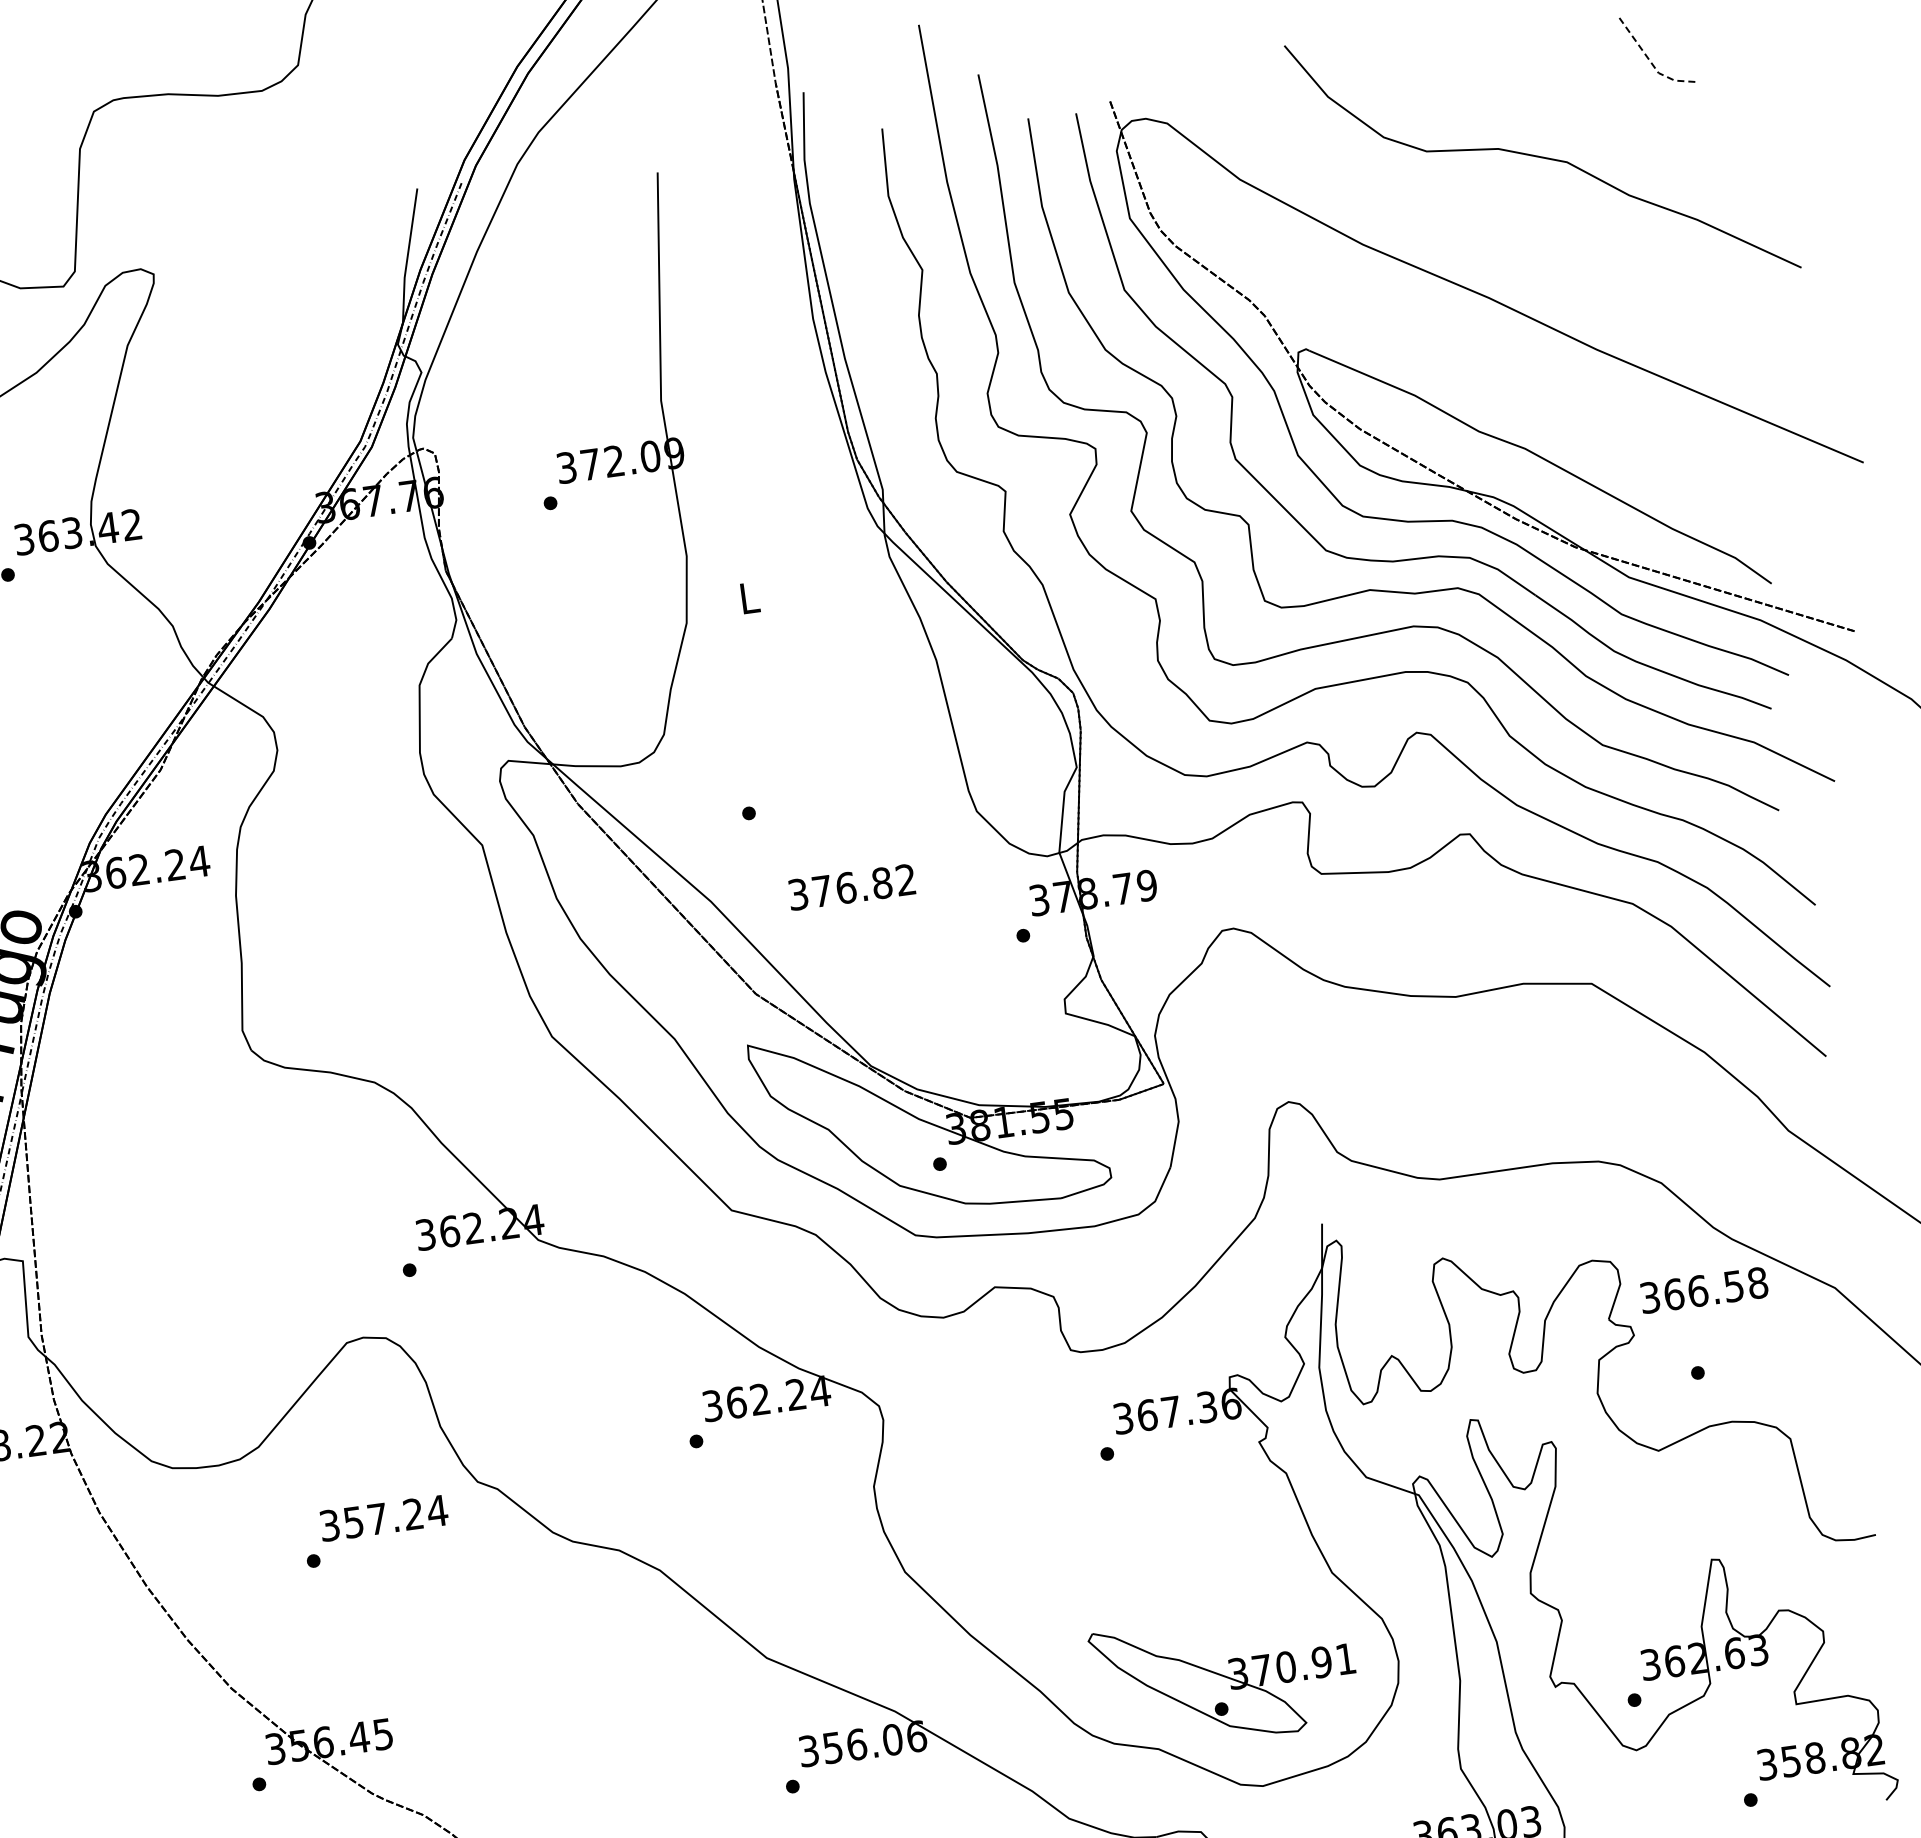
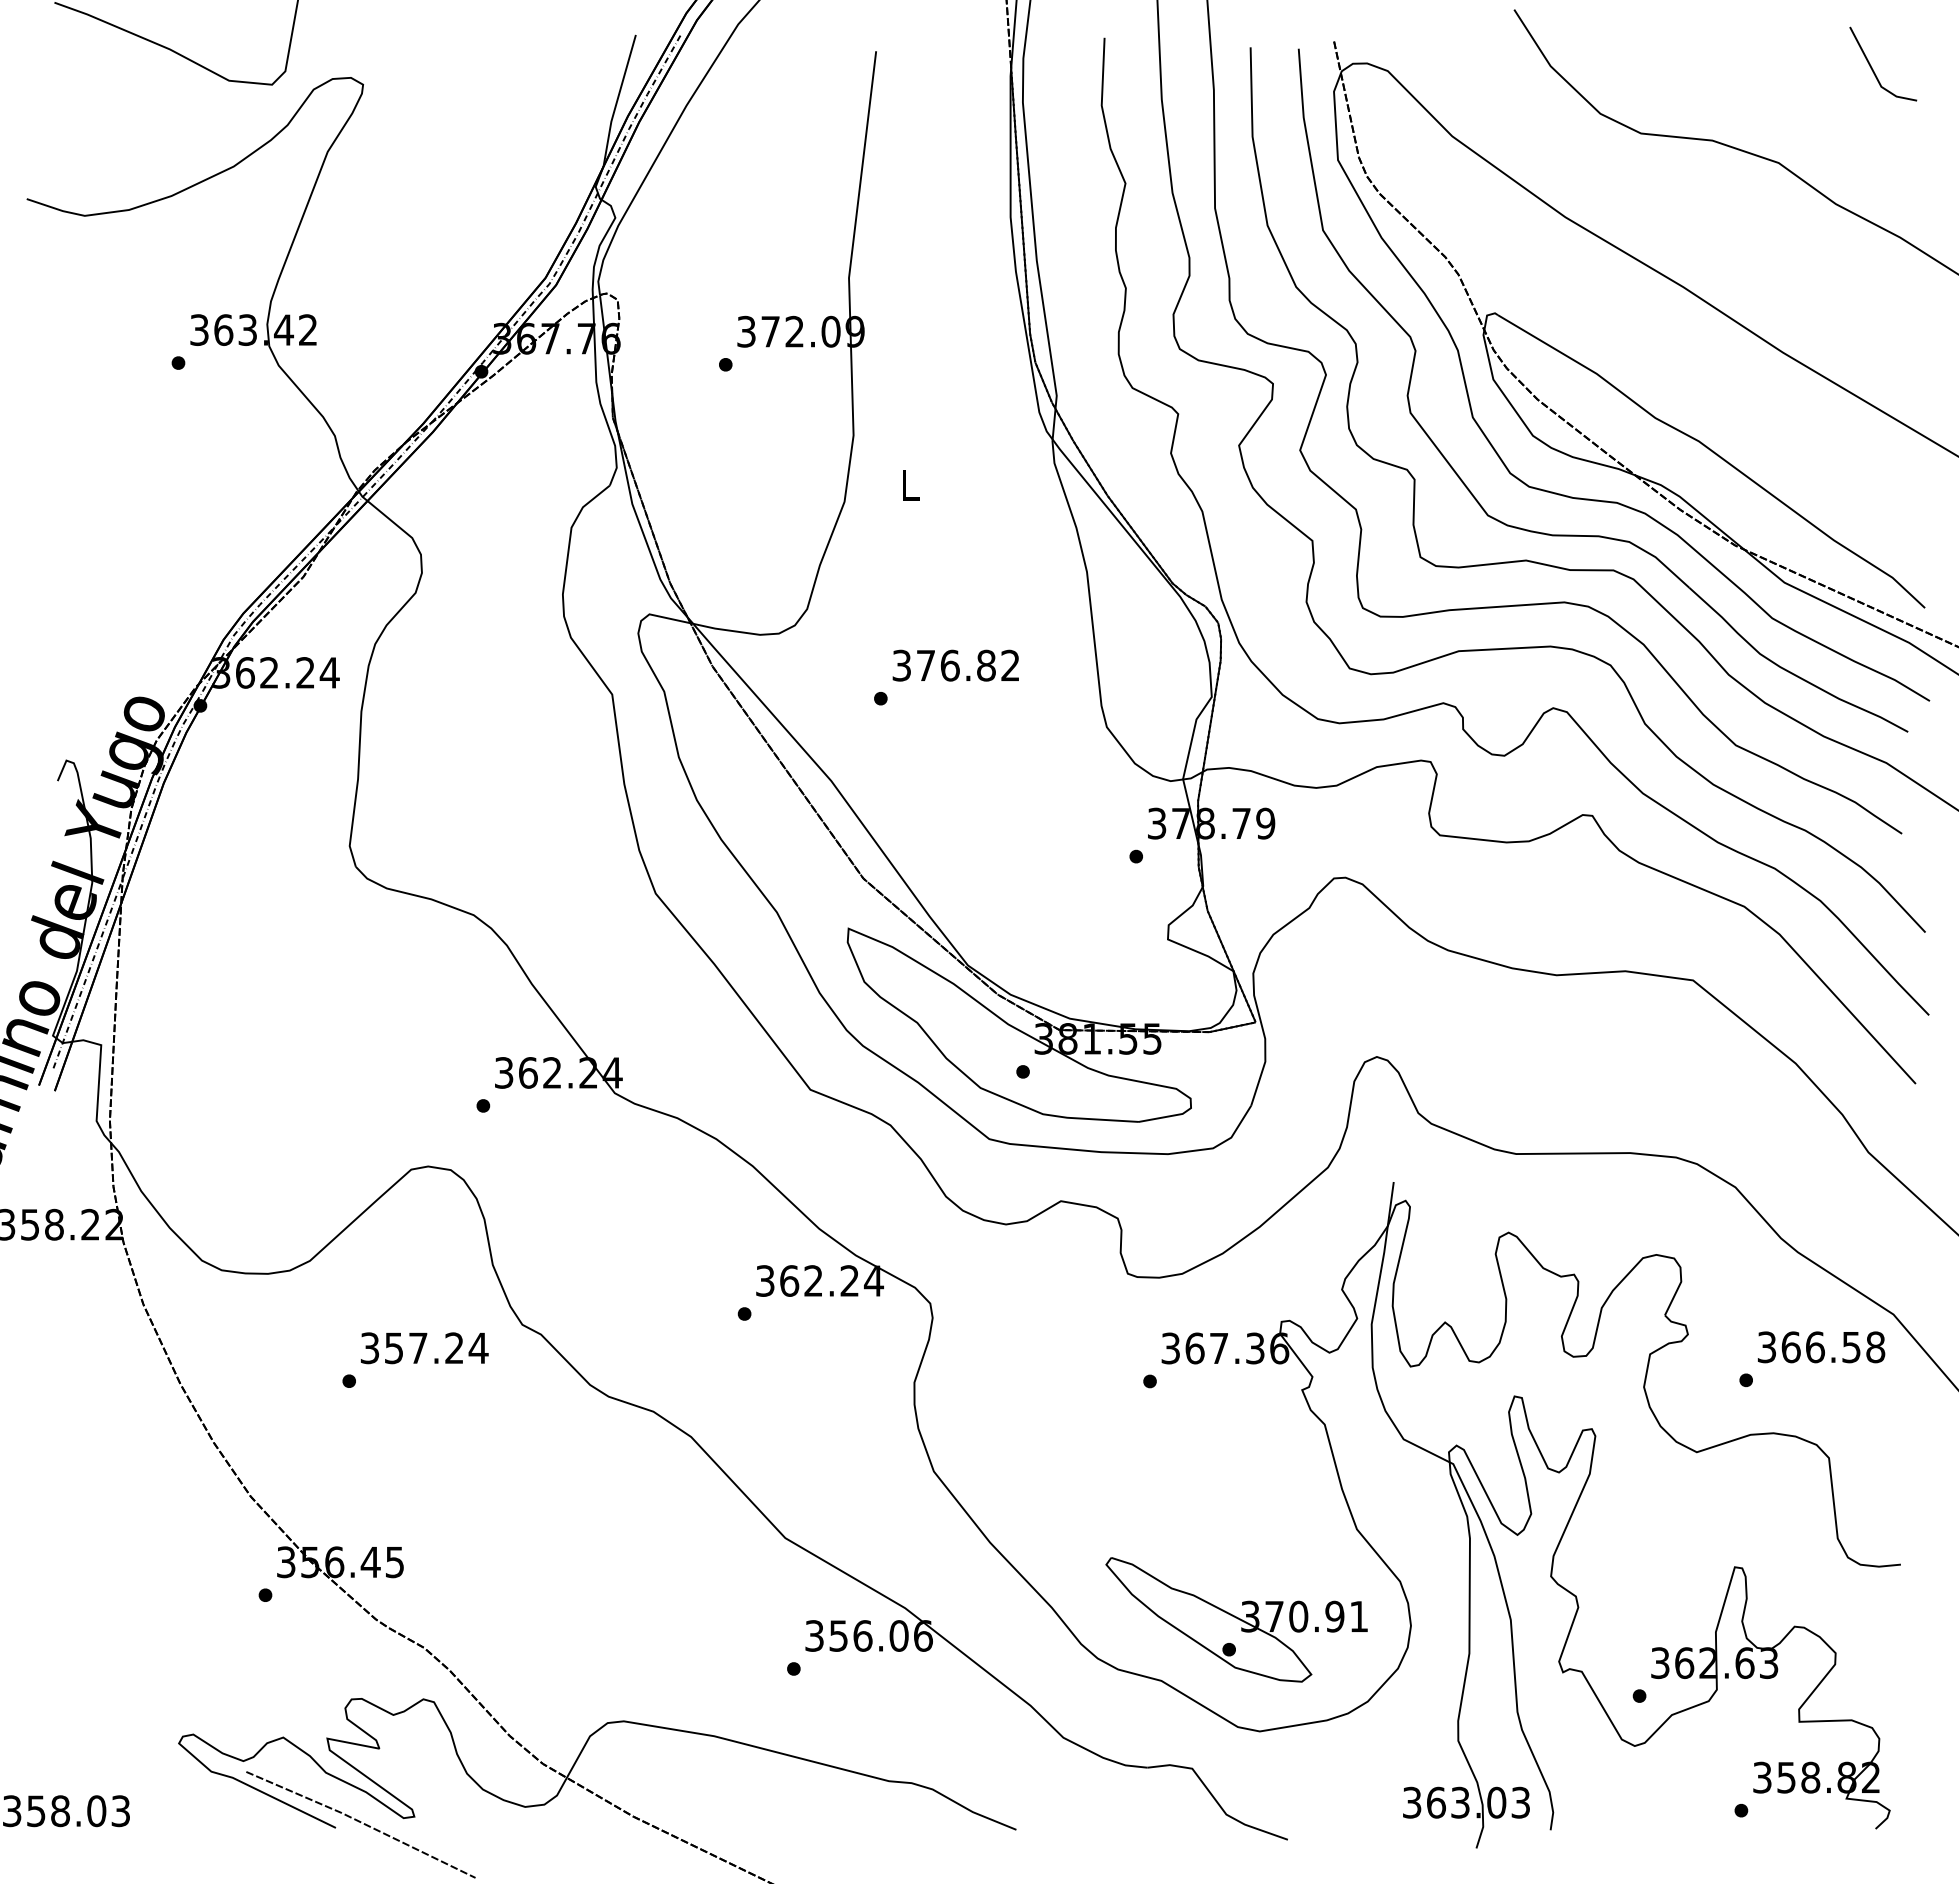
line: (1651, 62) -> (1875, 75), dashed -> solid
text: (851, 887) -> (955, 665), moved
text: (1704, 1290) -> (1821, 1347), moved

